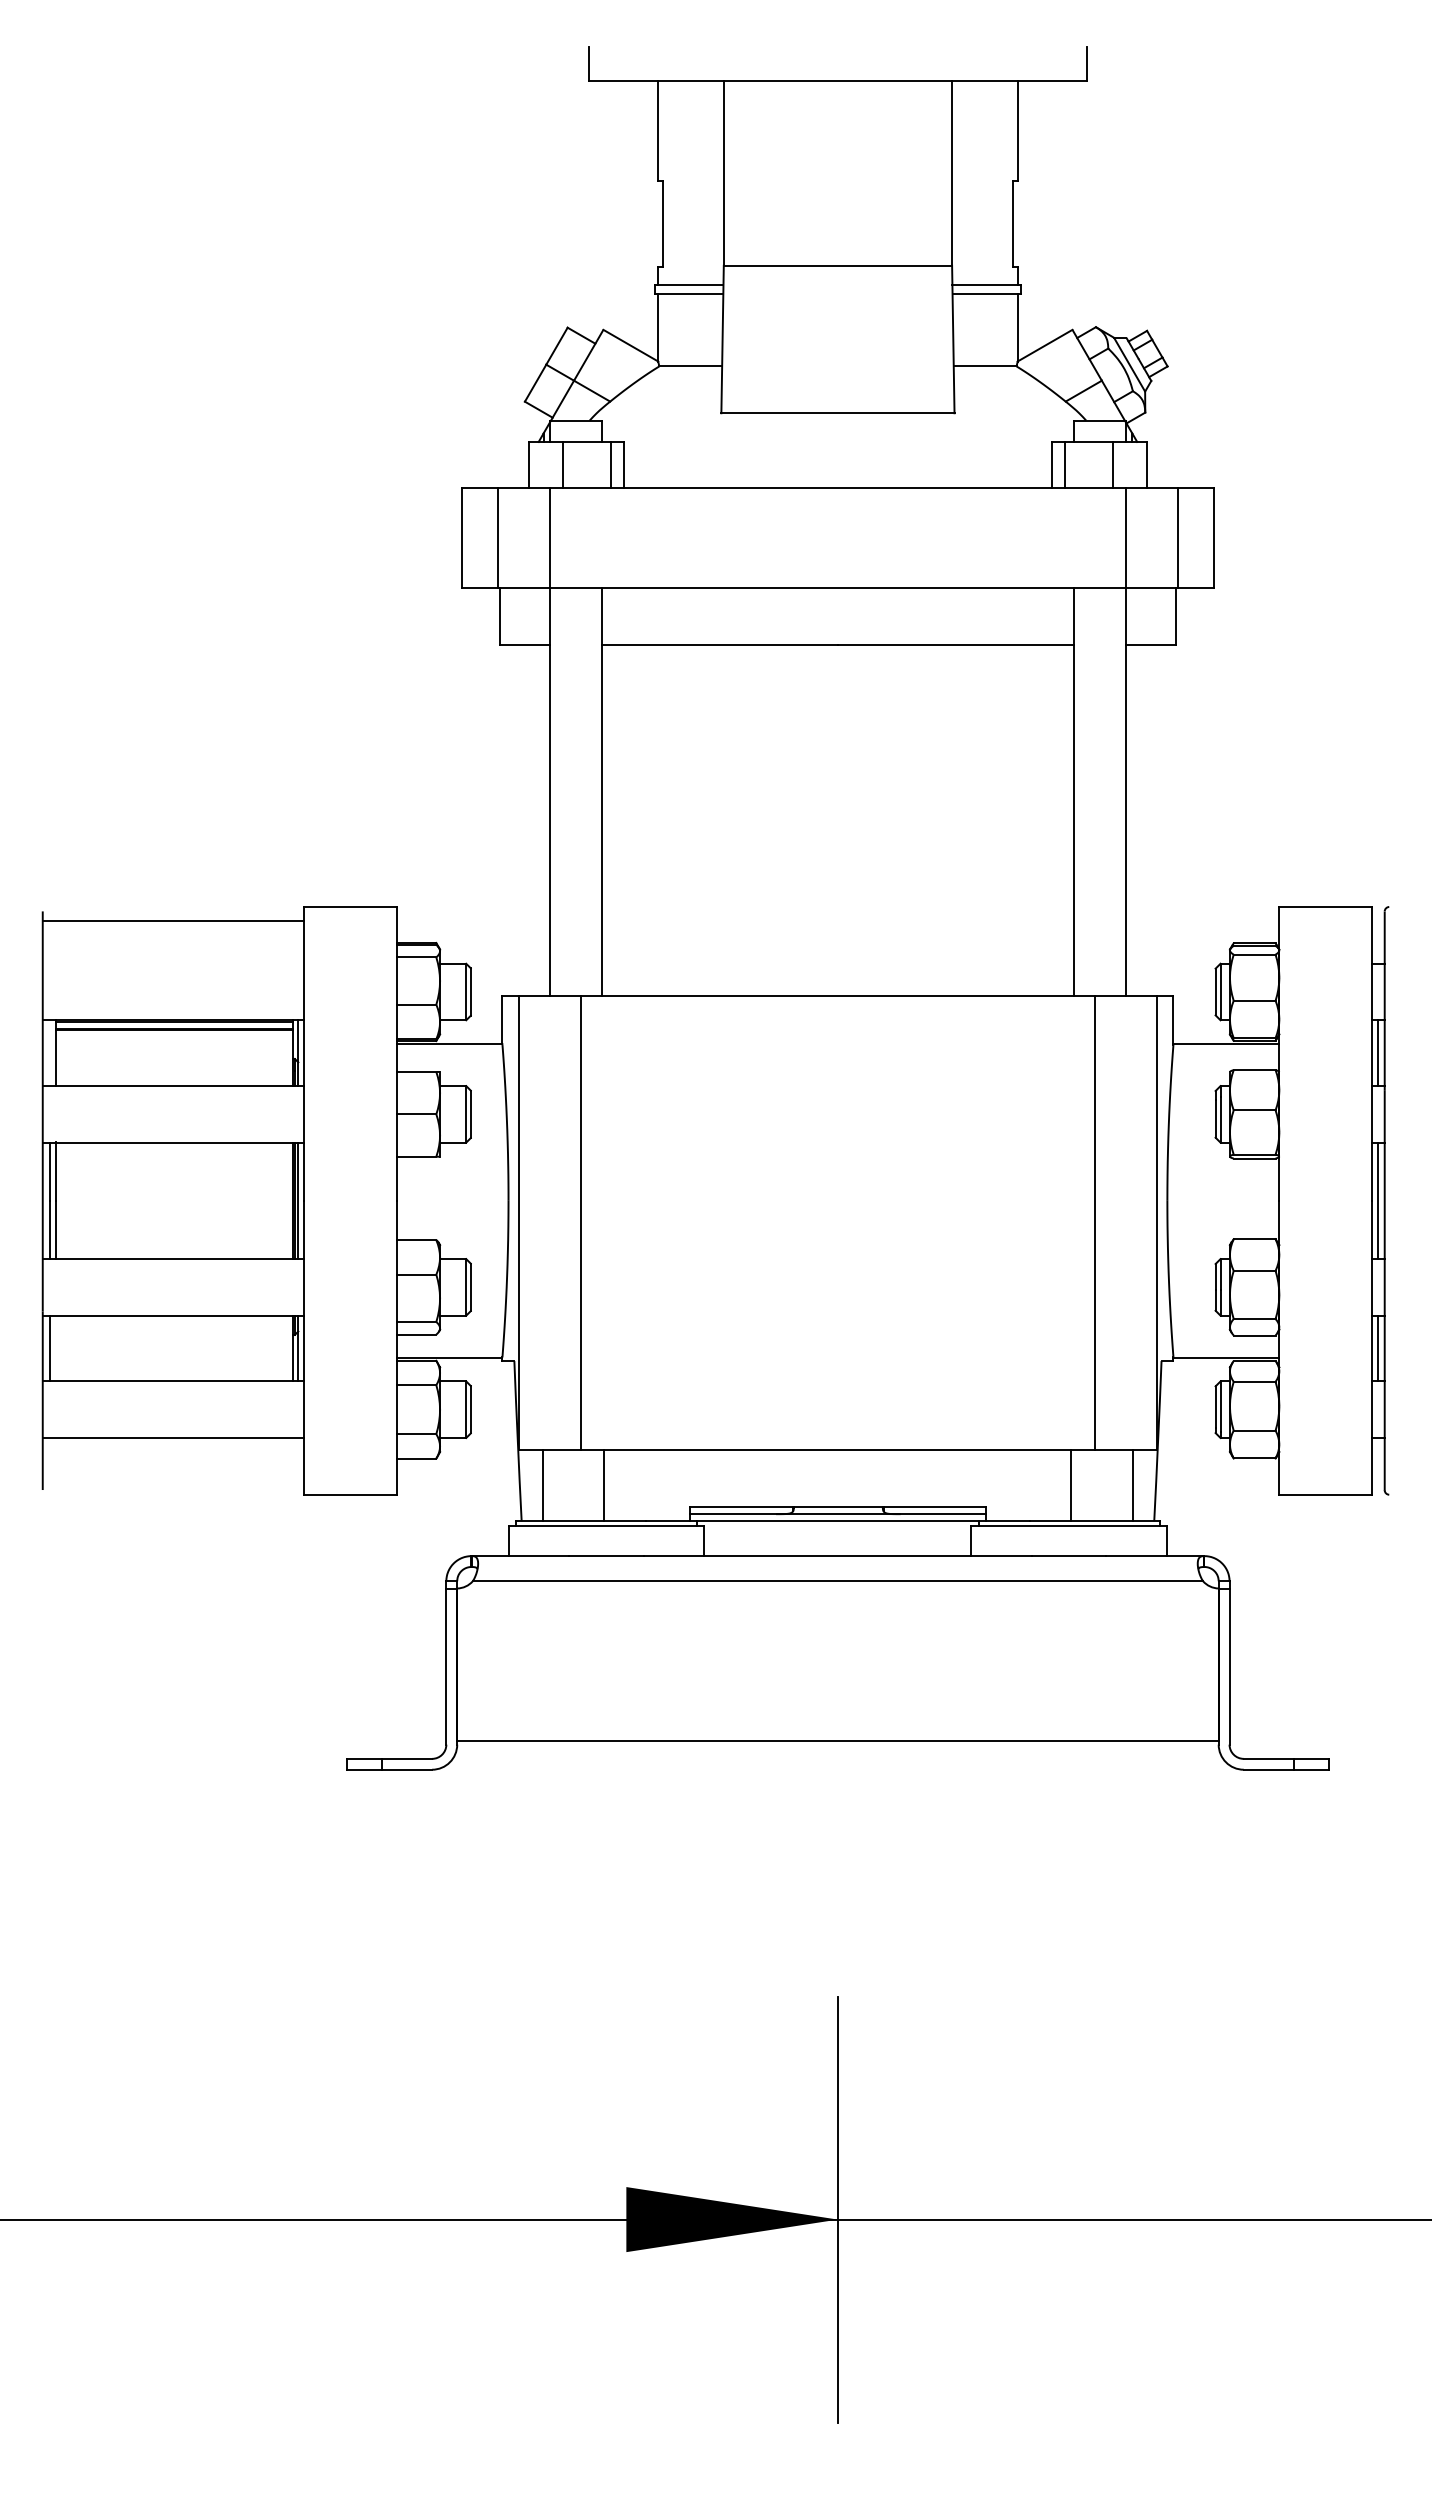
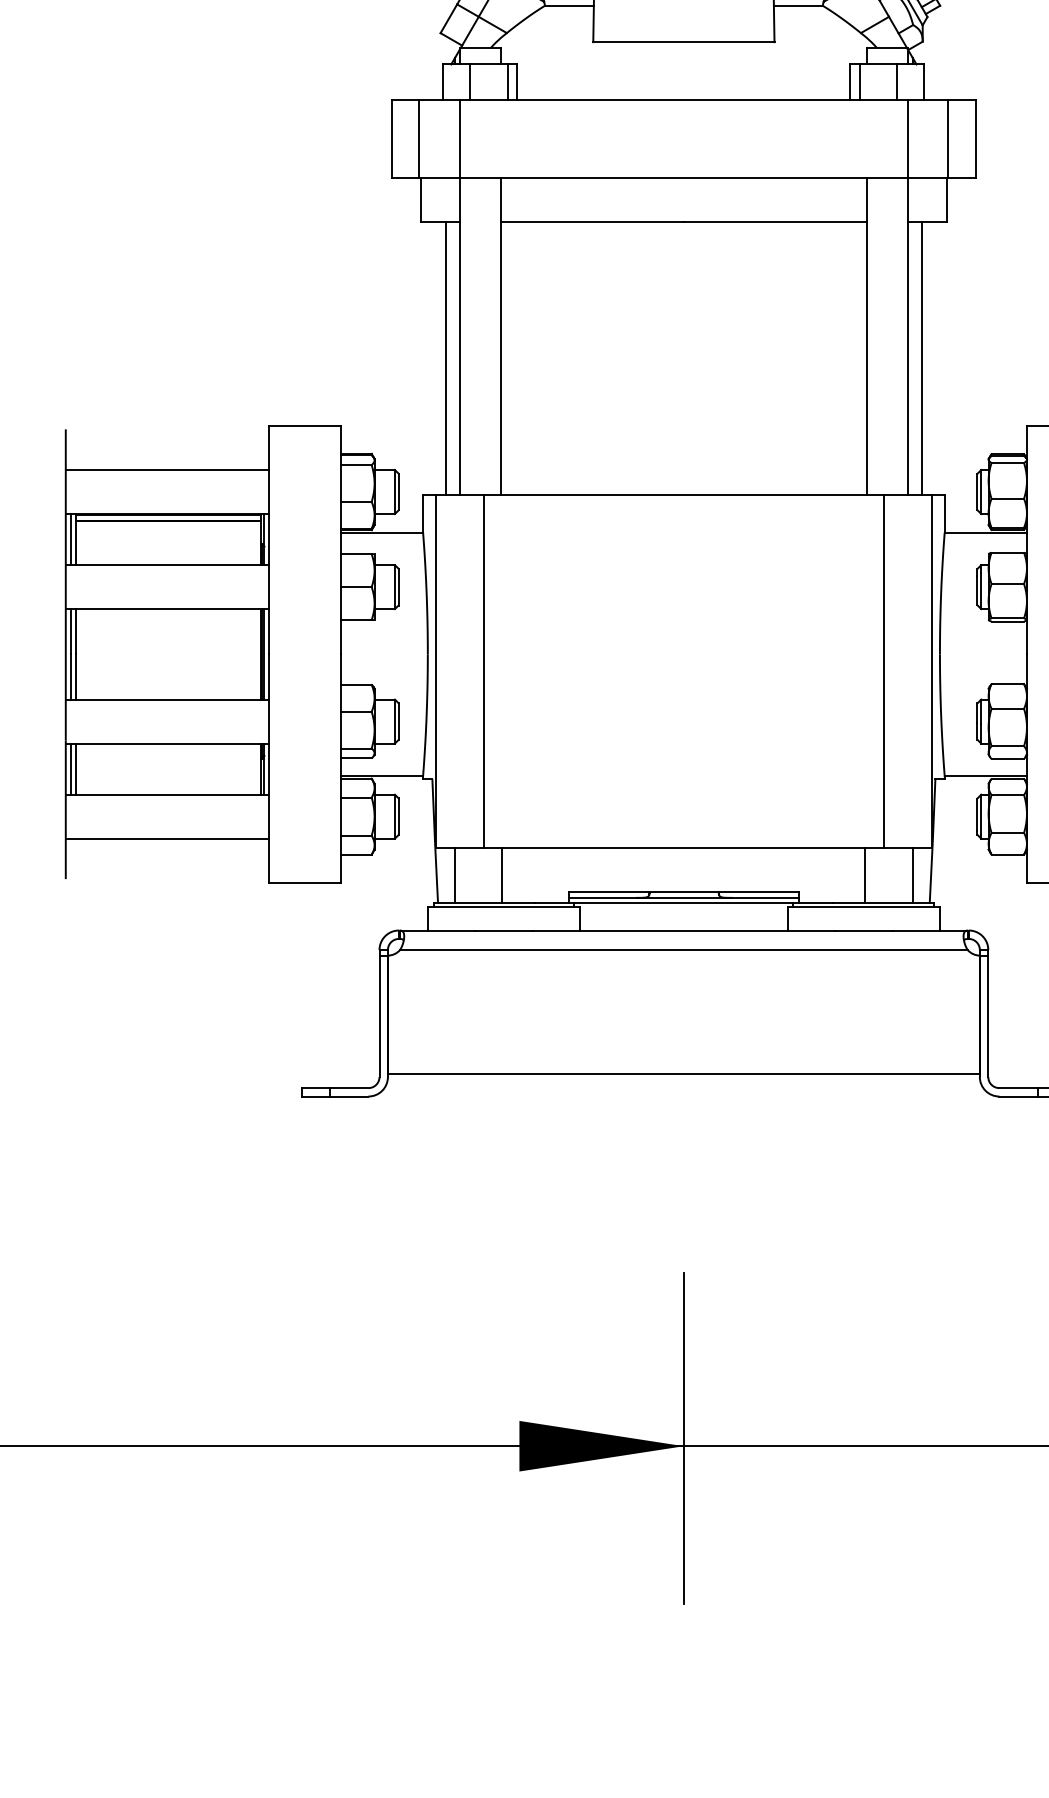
line: (531, 820) -> (445, 358), added
line: (1144, 820) -> (922, 358), added
line: (172, 920) -> (166, 469), moved
line: (49, 1053) -> (71, 539), added
line: (55, 1348) -> (75, 769), added

